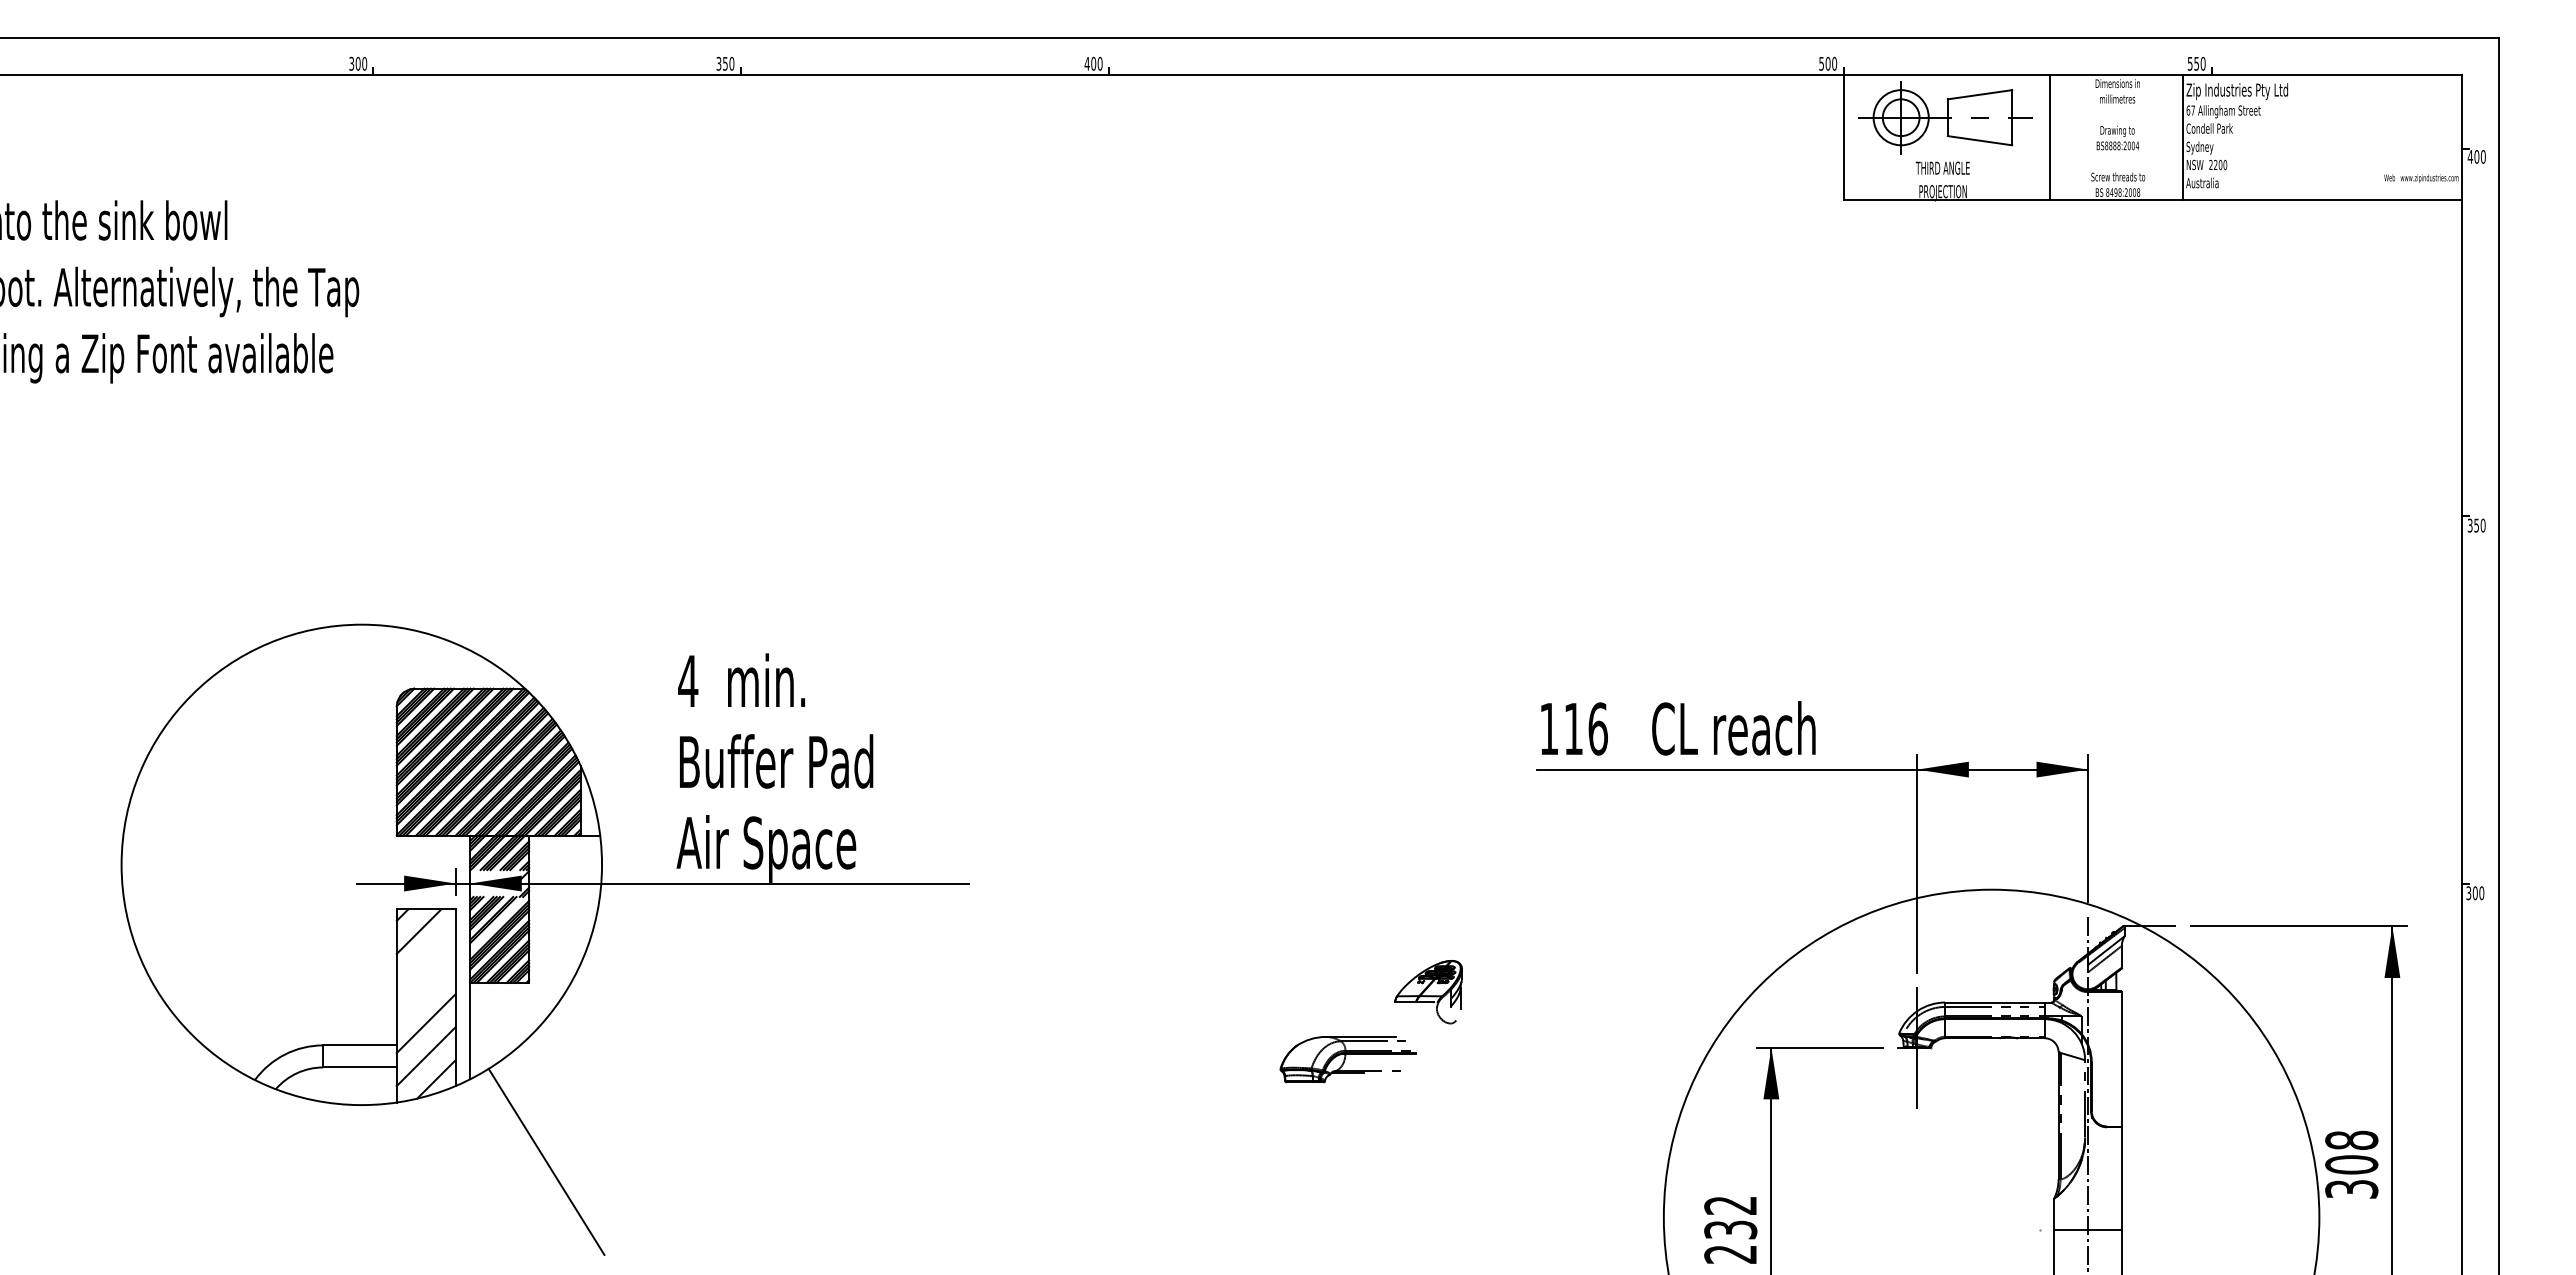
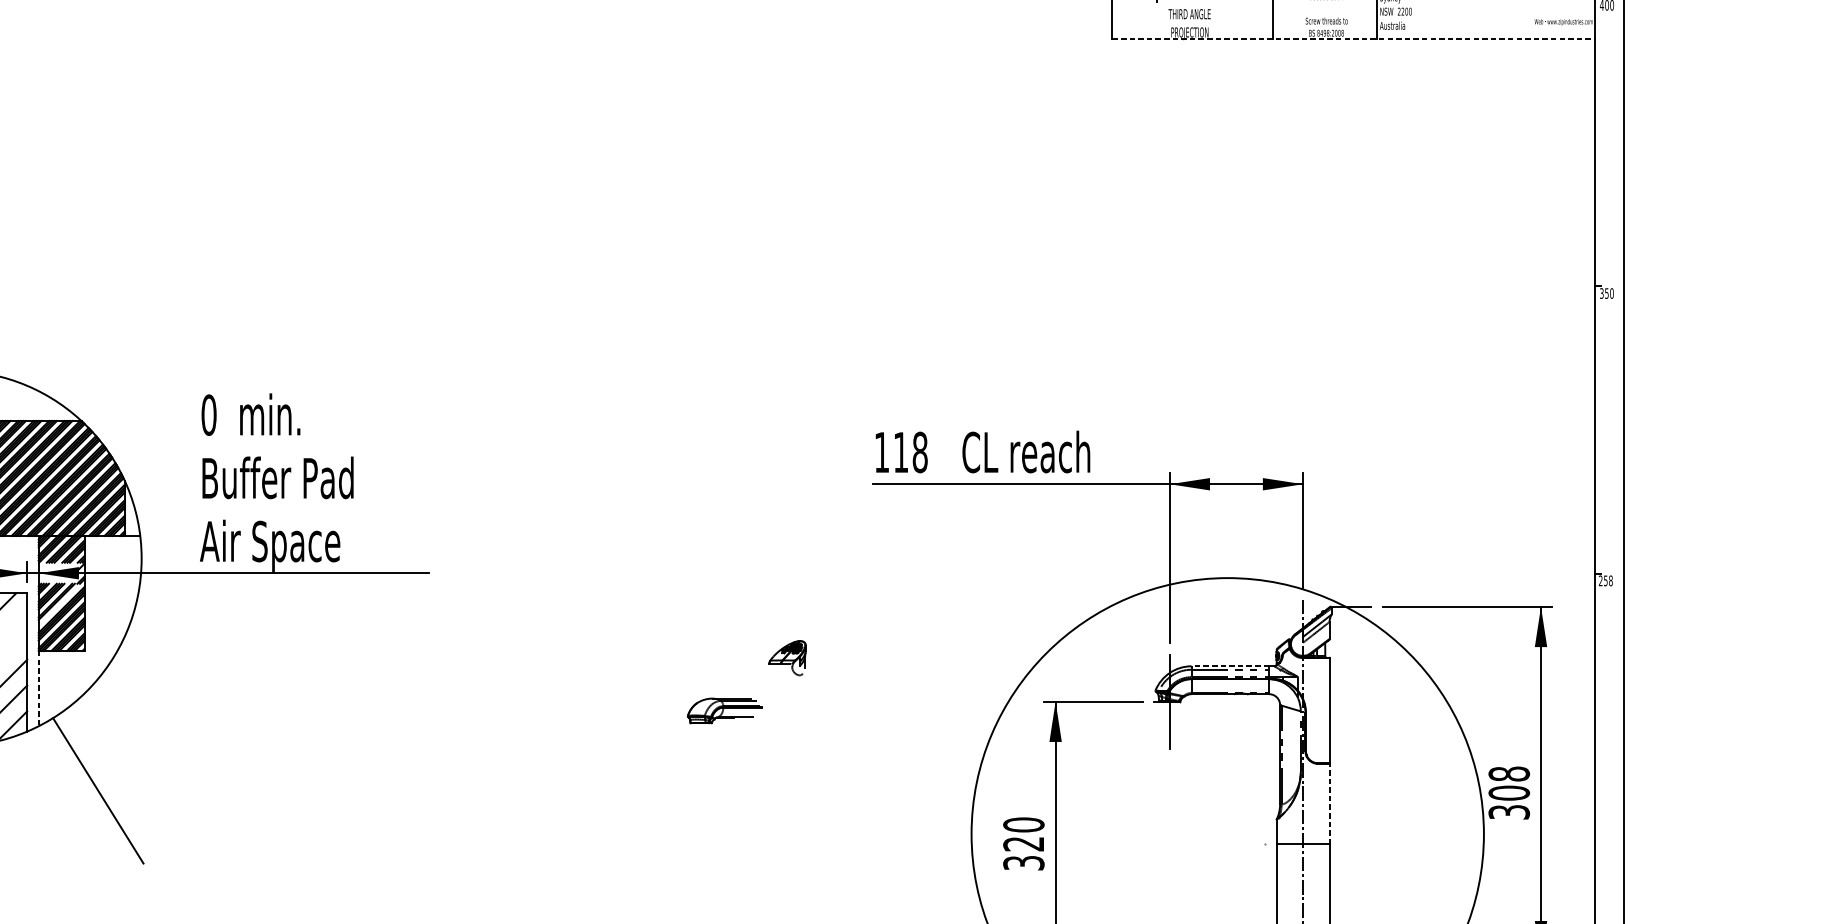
line: (2153, 200) -> (1354, 39), solid -> dashed
text: (688, 680) -> (209, 414), 4 -> 0
text: (1597, 728) -> (919, 452), 116 -> 118
text: (2475, 893) -> (1605, 581), 300 -> 258
part: (1428, 992) -> (787, 658), size x0.7
line: (1994, 1002) -> (1230, 666), solid -> dashed
line: (470, 1031) -> (38, 688), solid -> dashed
part: (1347, 1059) -> (724, 710), size x0.7
line: (2121, 1178) -> (1329, 803), solid -> dashed
text: (1730, 1229) -> (1023, 843), 232 -> 320

